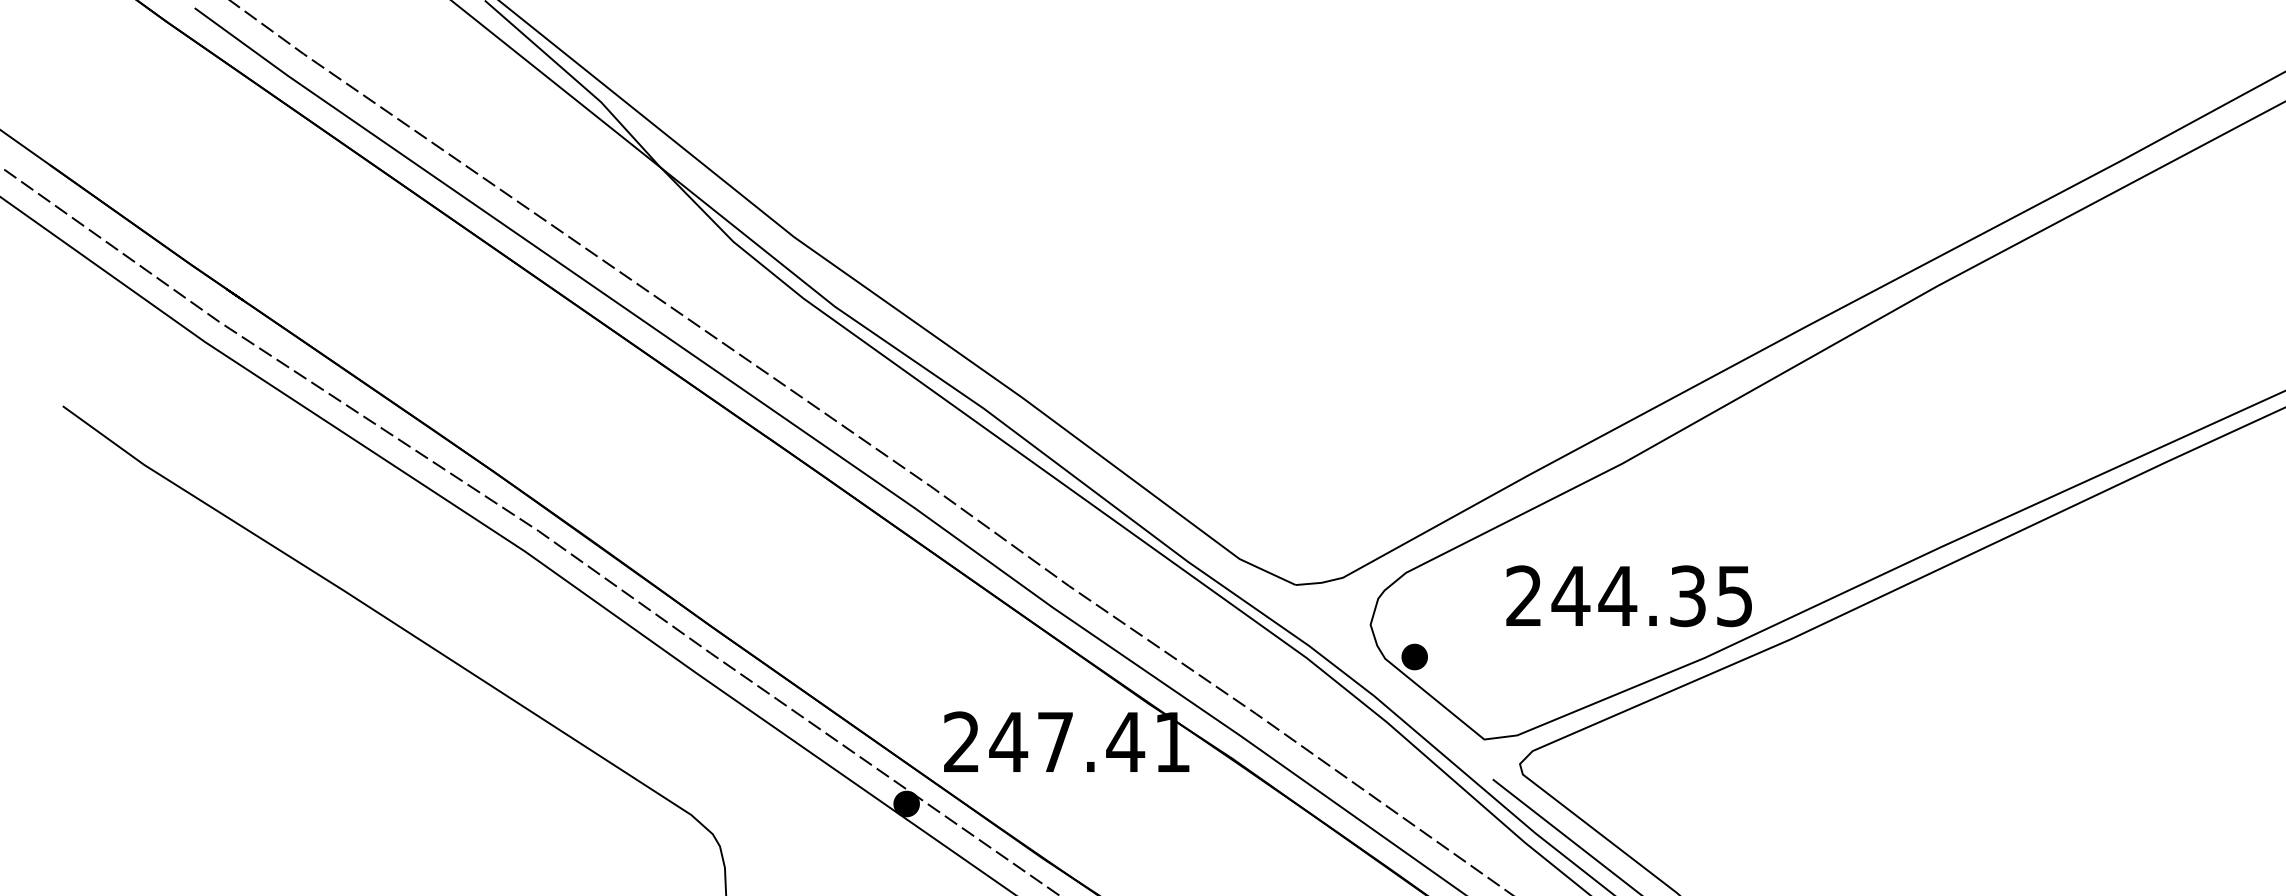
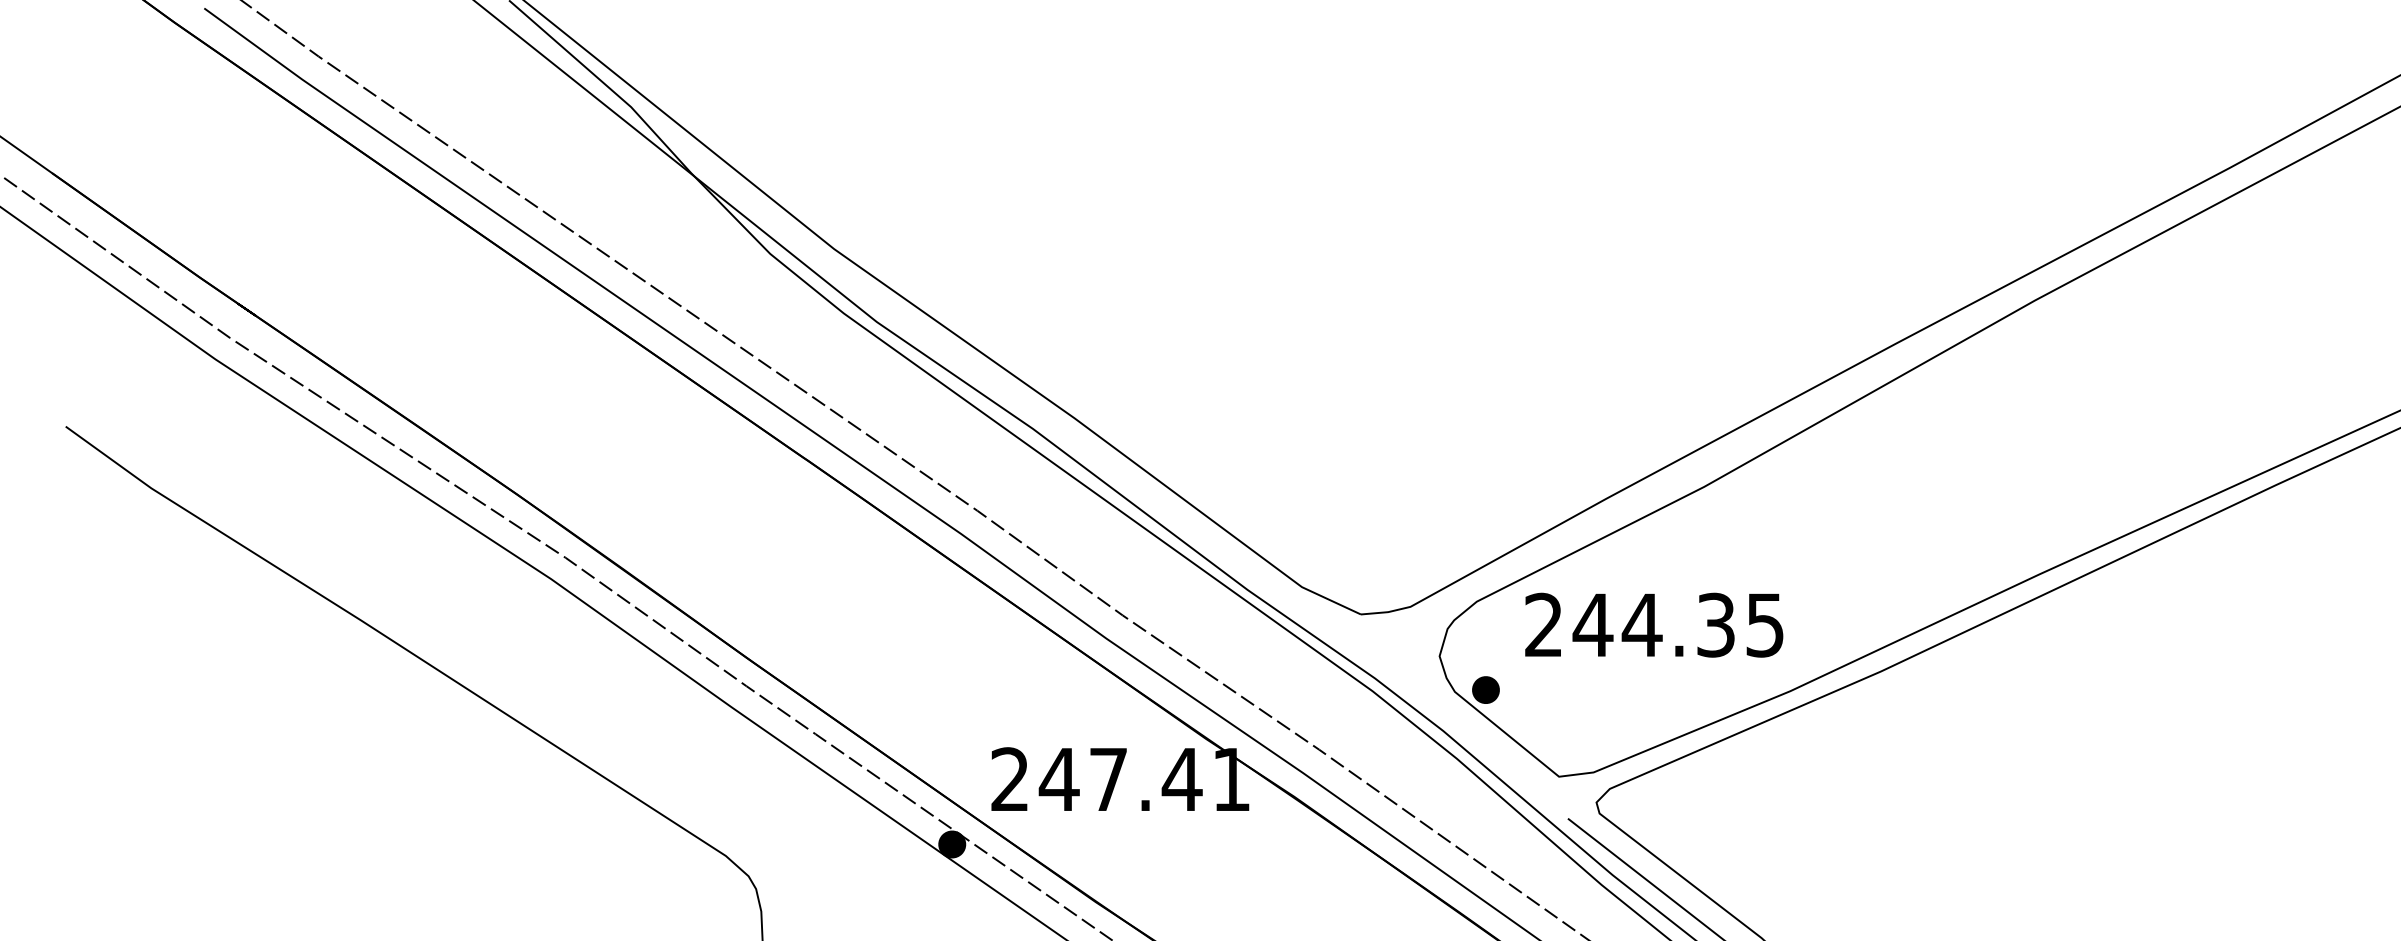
text: (1629, 595) -> (1654, 624), moved

